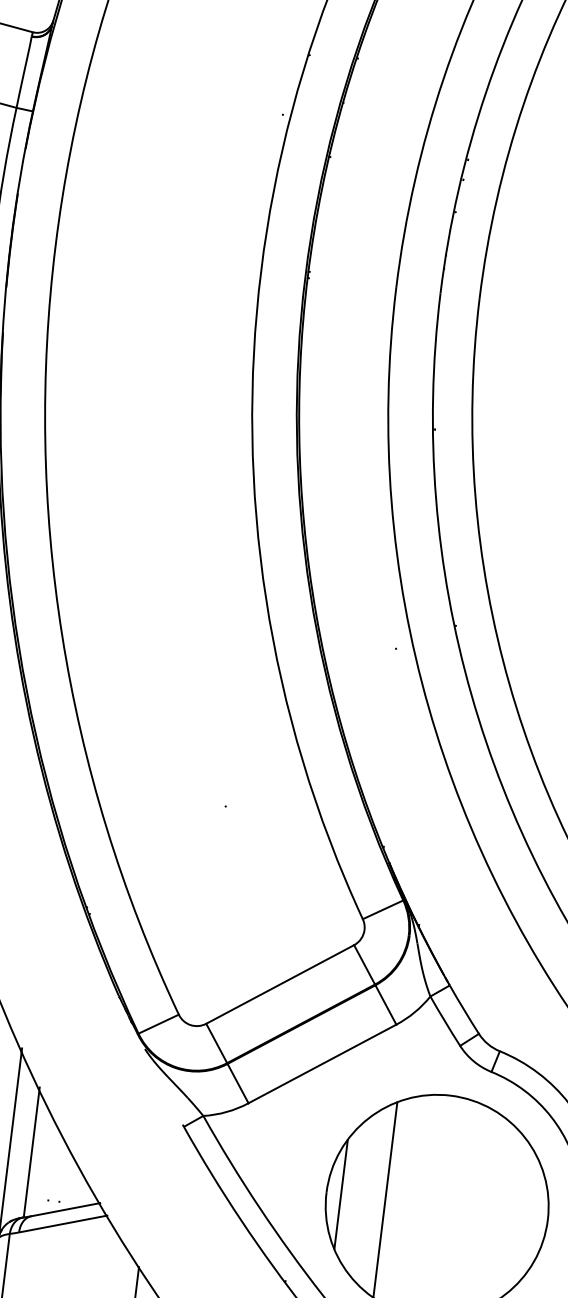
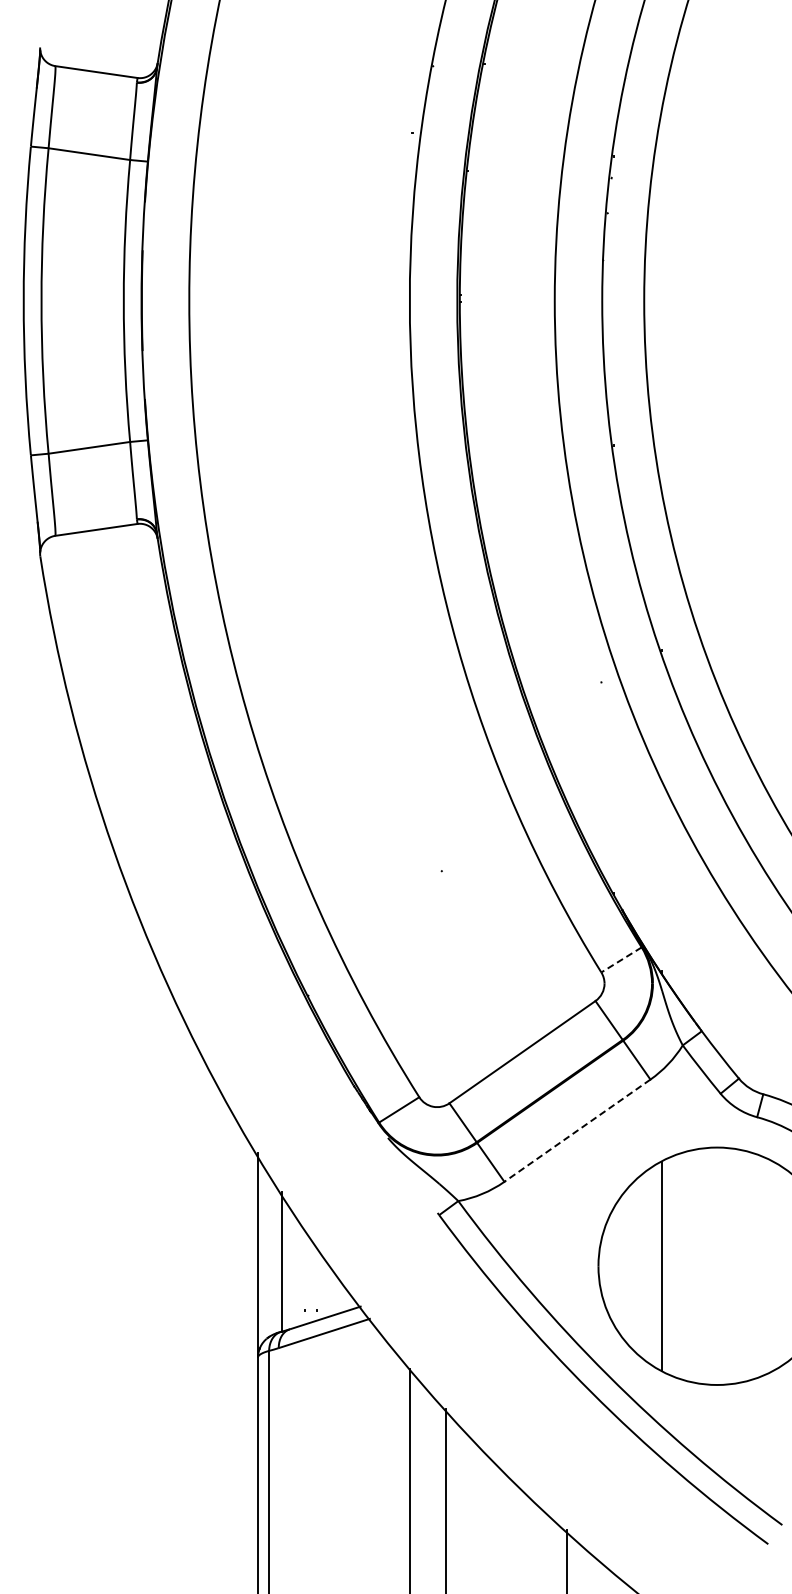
line: (383, 909) -> (621, 959), solid -> dashed
line: (322, 1063) -> (577, 1130), solid -> dashed
line: (341, 1193) -> (614, 1265), removed

